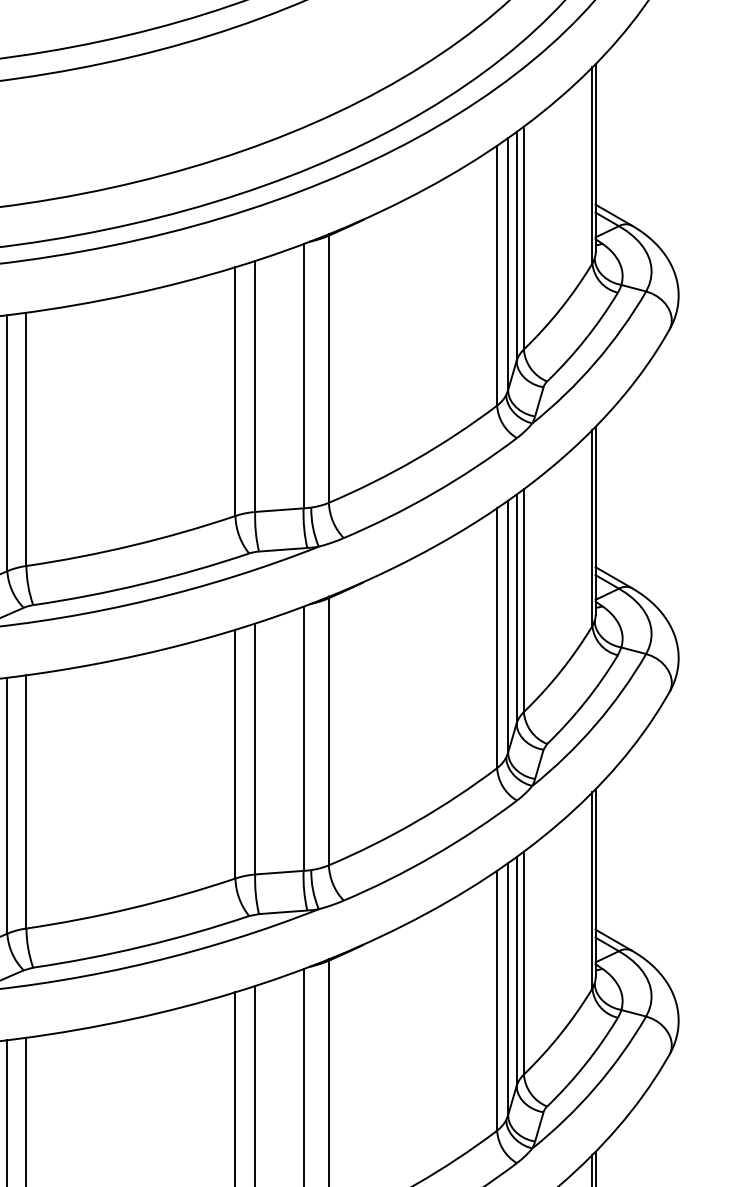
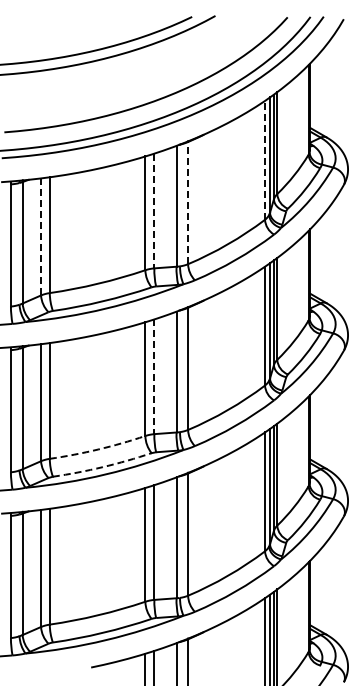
line: (498, 273) -> (265, 159), solid -> dashed
line: (329, 367) -> (188, 202), solid -> dashed
line: (255, 387) -> (154, 211), solid -> dashed
line: (8, 442) -> (41, 236), solid -> dashed
line: (255, 750) -> (154, 377), solid -> dashed
arc: (132, 908) -> (98, 449), solid -> dashed
arc: (141, 947) -> (102, 467), solid -> dashed

